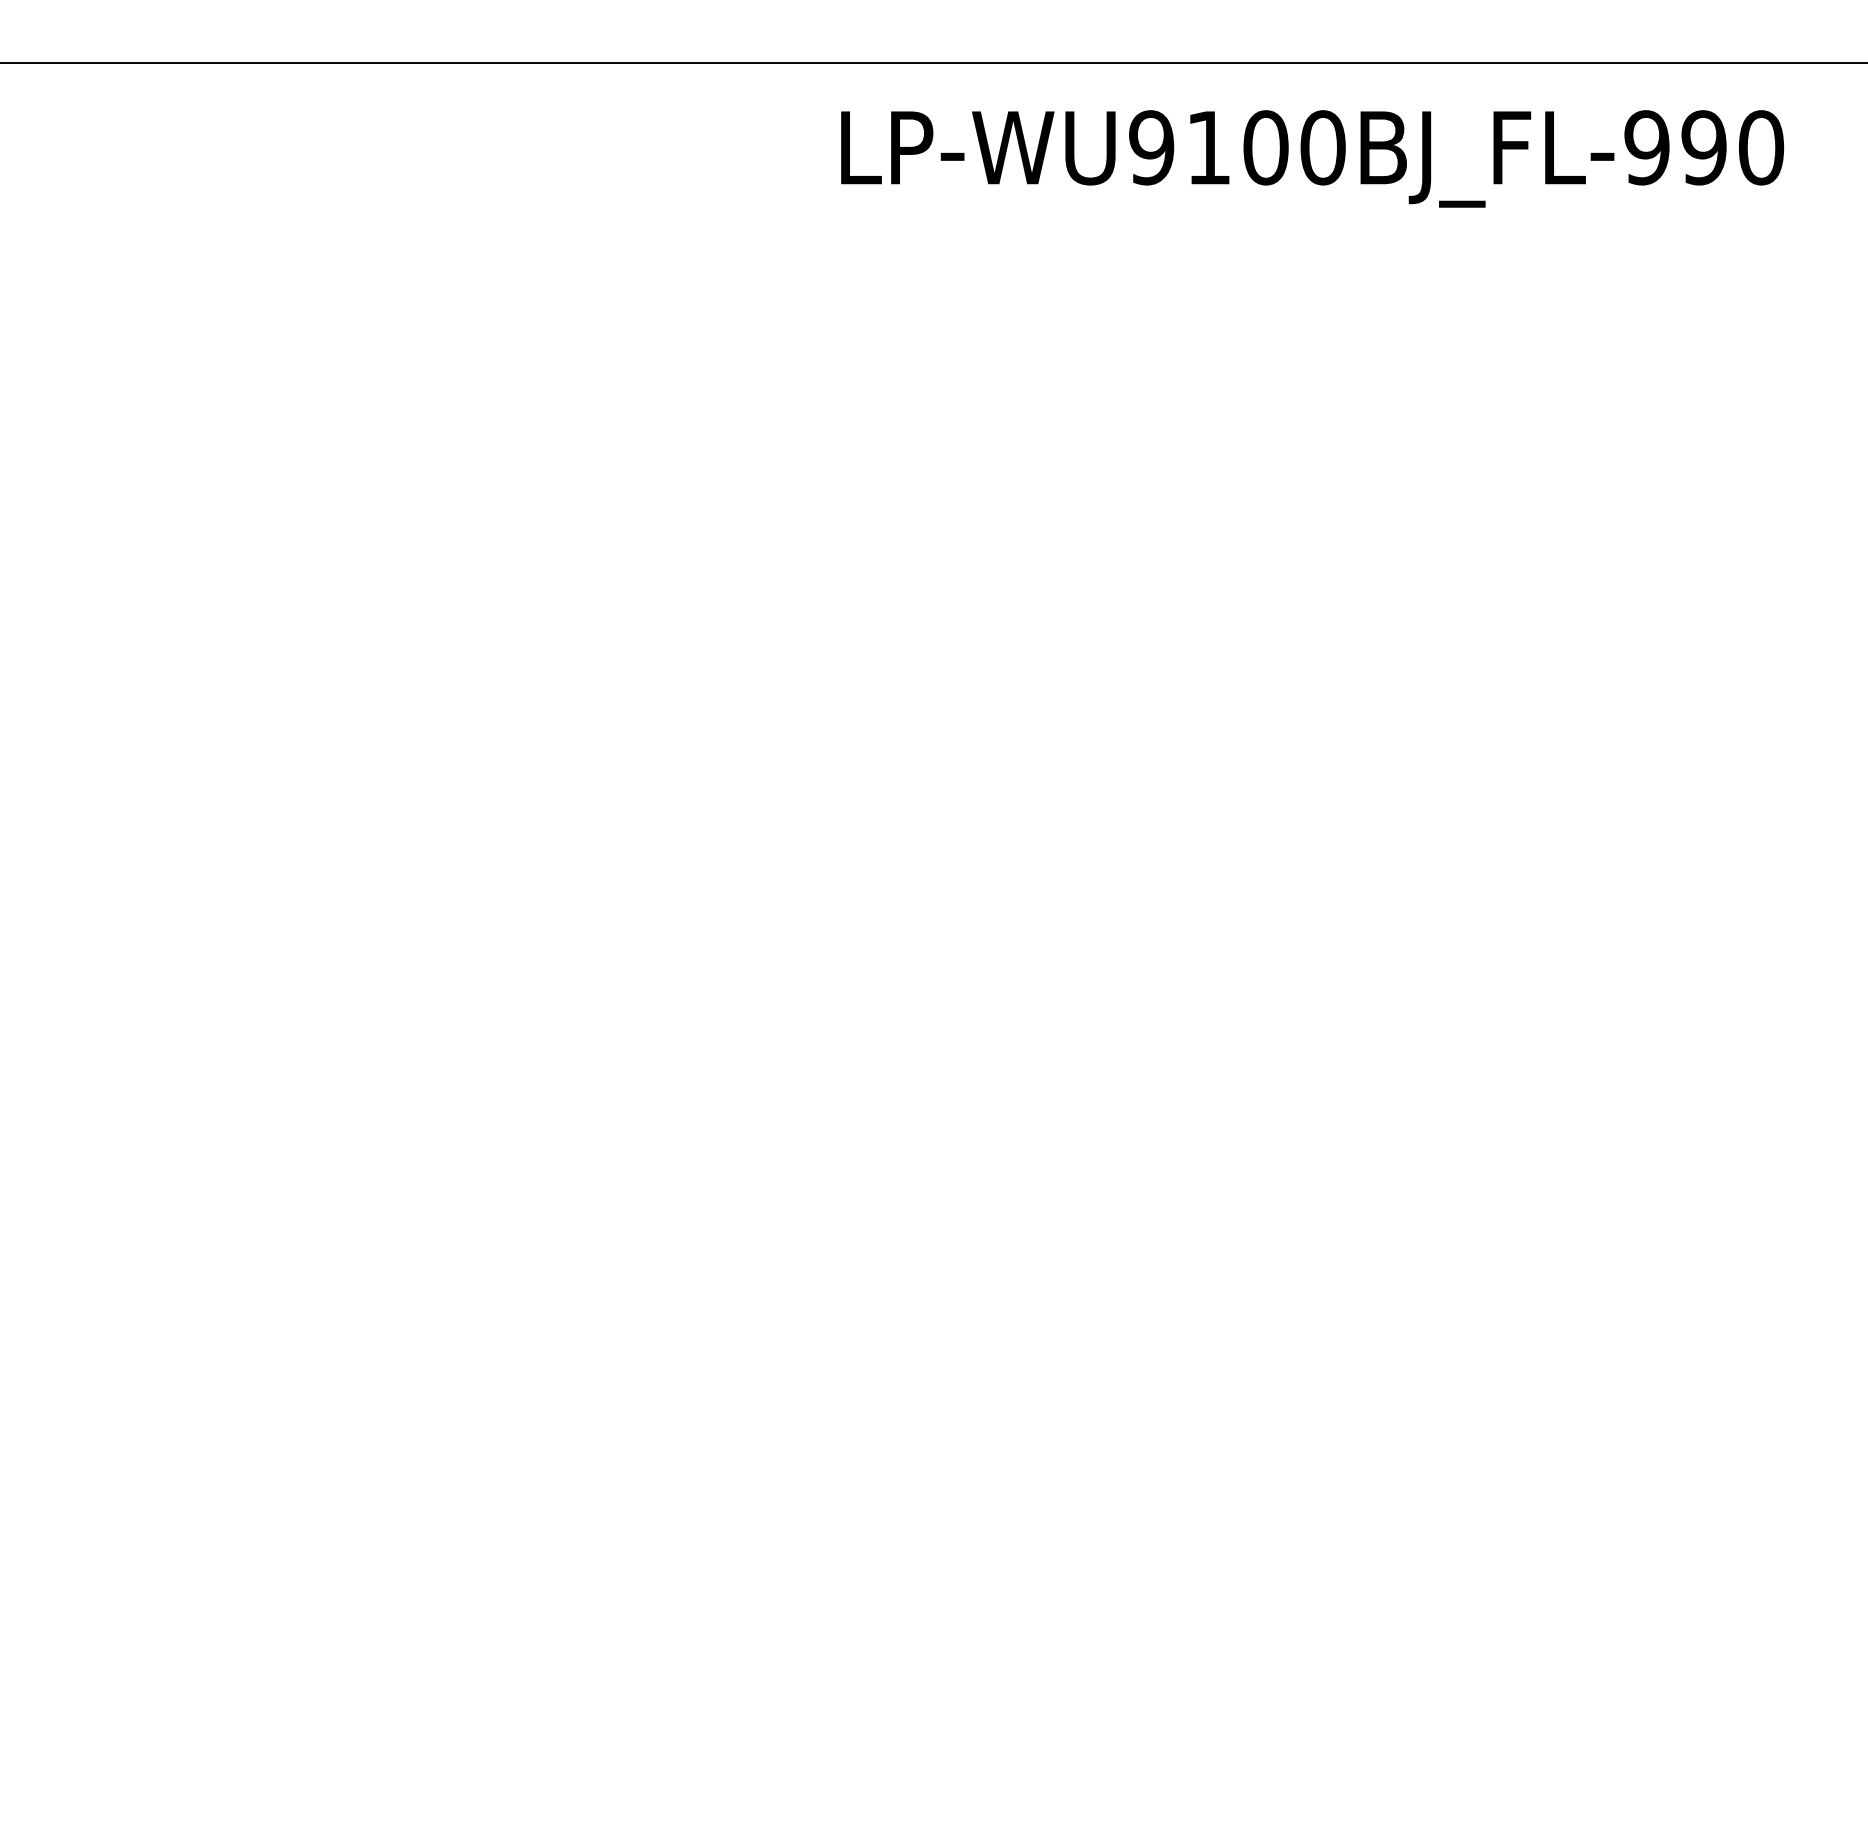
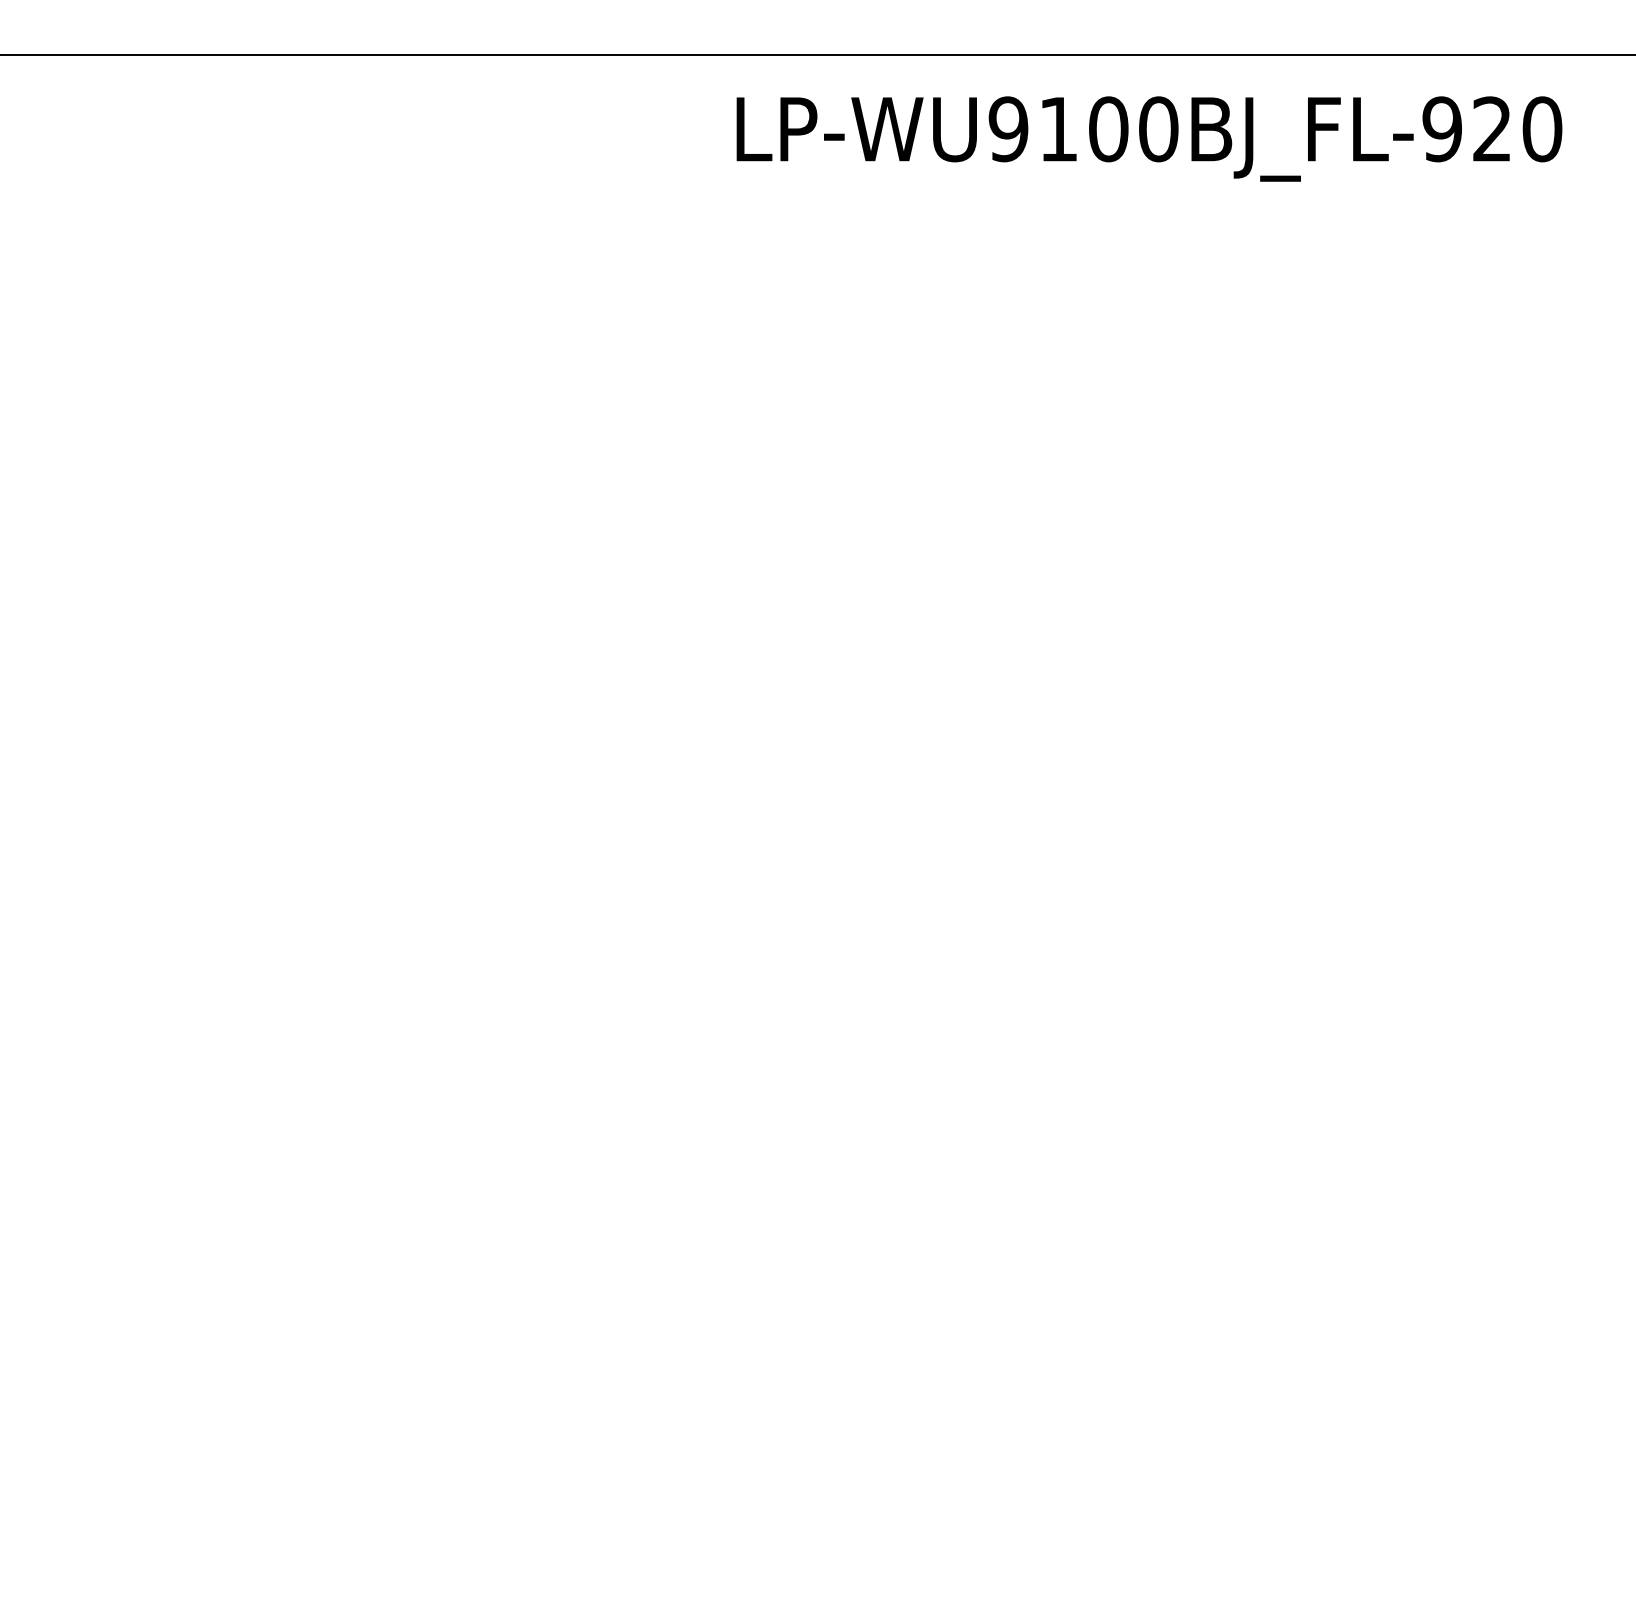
text: (1703, 147) -> (1491, 129), LP-WU9100BJ_FL-990 -> LP-WU9100BJ_FL-920

